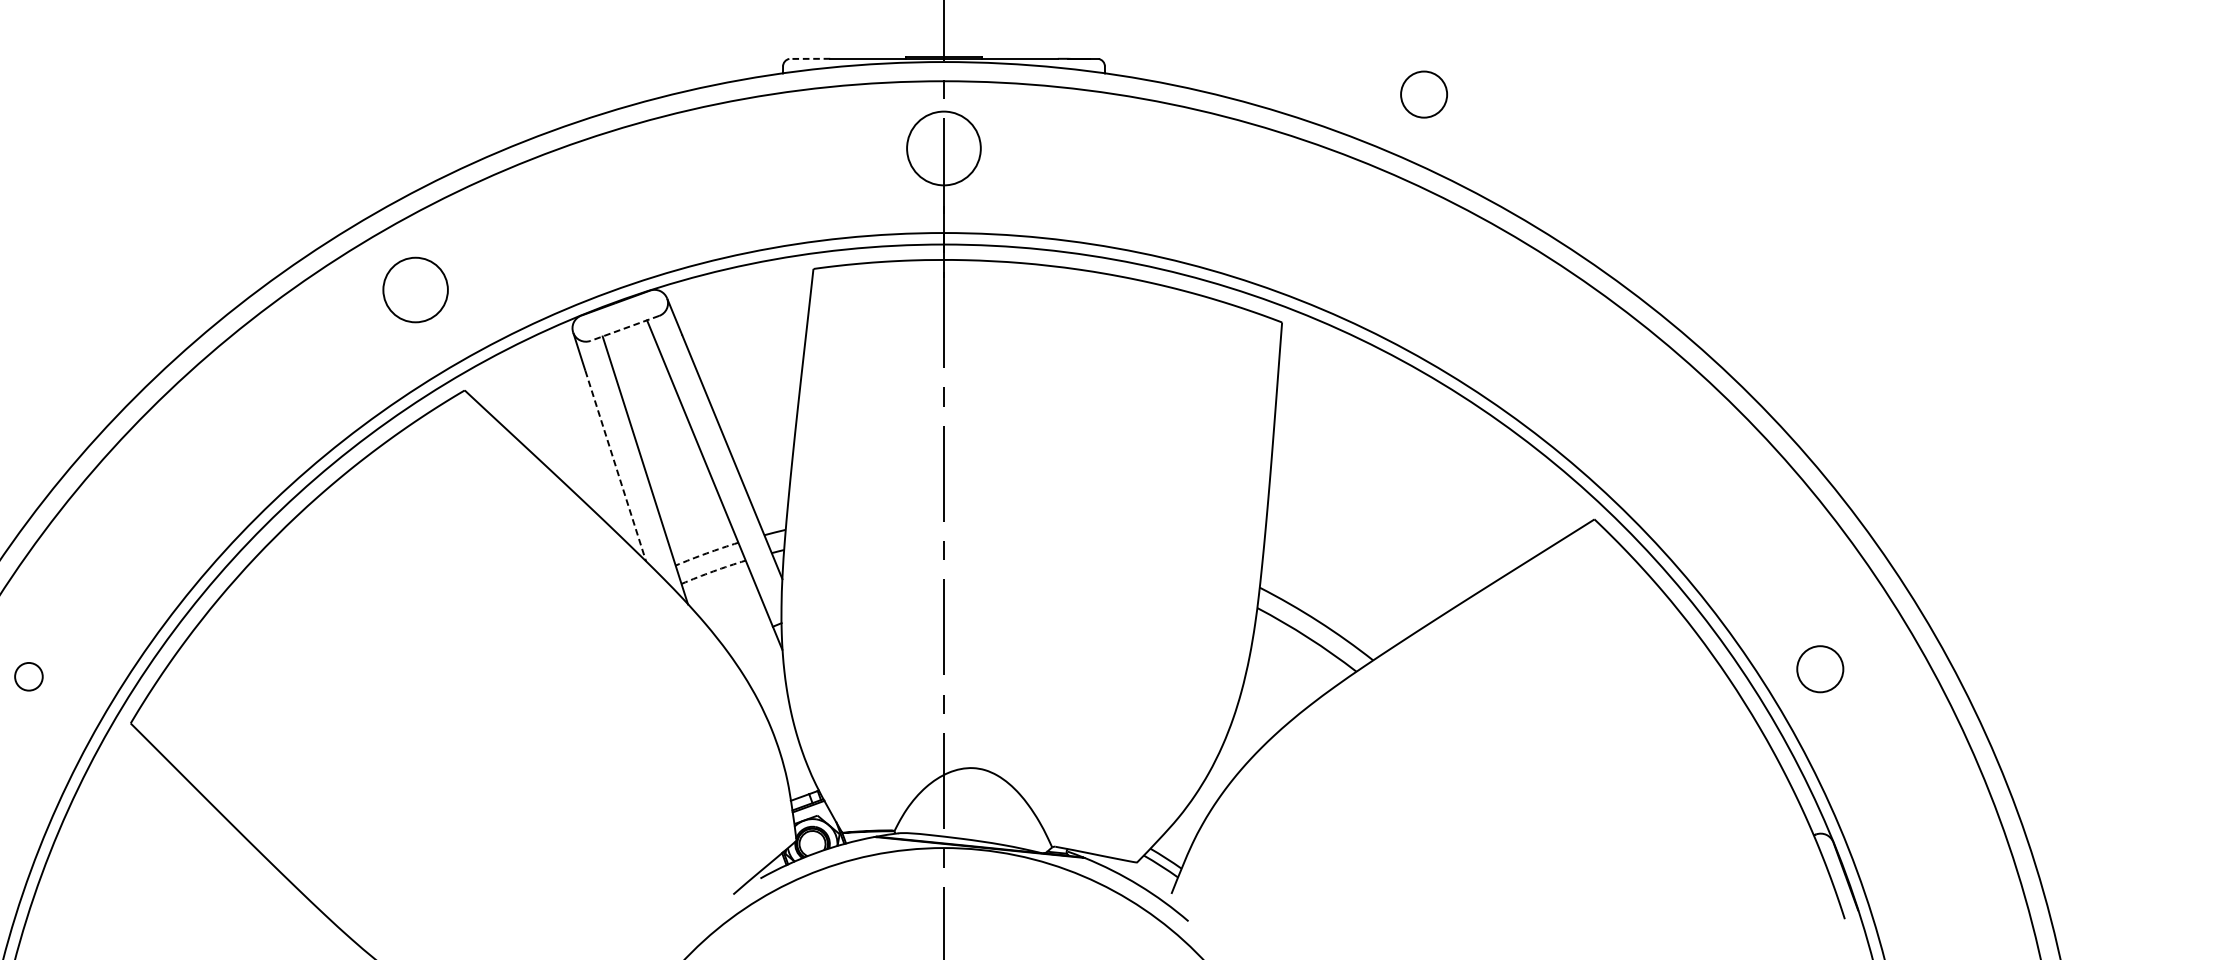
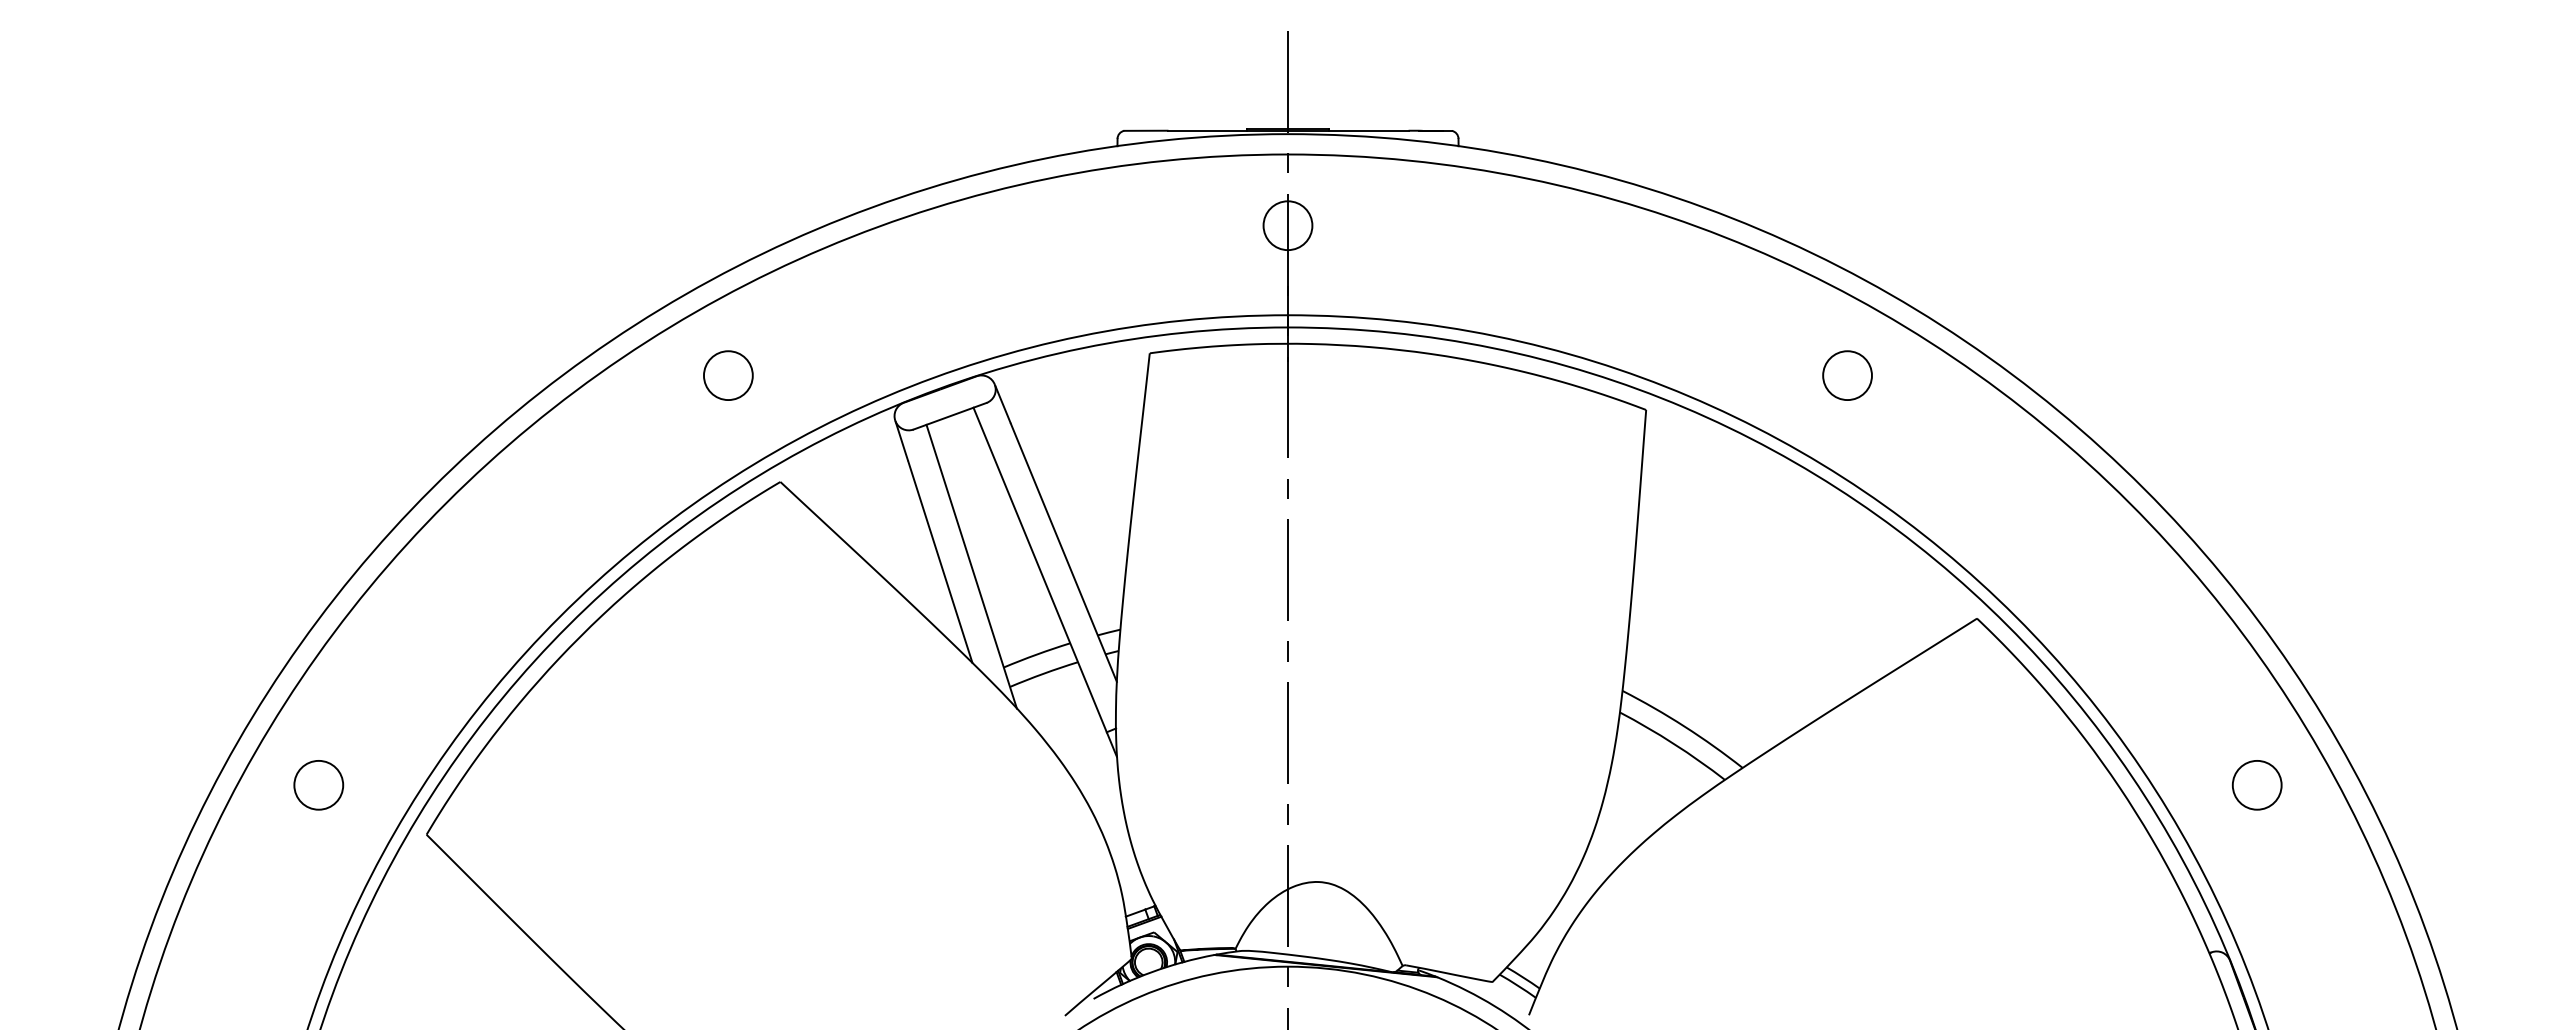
line: (809, 58) -> (1145, 130), dashed -> solid
circle: (1424, 94) -> (1847, 375), moved
circle: (943, 148) -> (1287, 225), size x0.62
circle: (414, 289) -> (727, 375), size x0.71
line: (625, 328) -> (950, 416), dashed -> solid
line: (615, 466) -> (940, 562), dashed -> solid
arc: (706, 553) -> (1036, 654), dashed -> solid
arc: (713, 571) -> (1043, 673), dashed -> solid
circle: (1819, 669) -> (2256, 785), moved
circle: (28, 676) -> (318, 784), size x1.67

